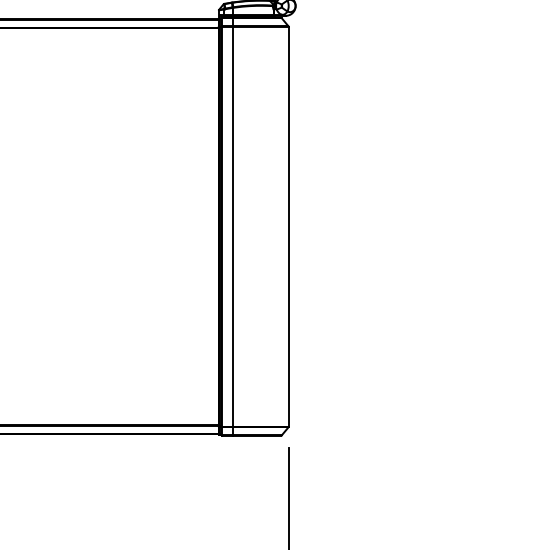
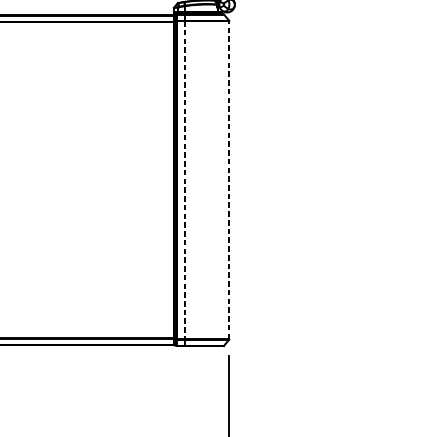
line: (288, 226) -> (229, 179), solid -> dashed
line: (232, 227) -> (184, 180), solid -> dashed

